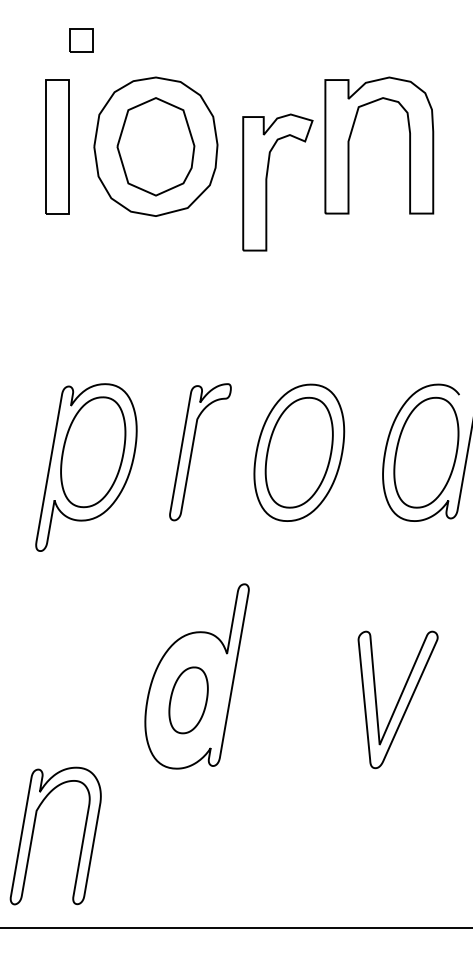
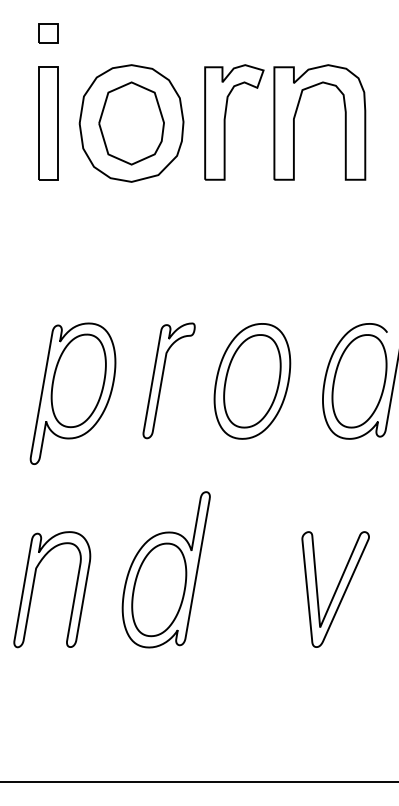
part: (81, 40) -> (48, 33), moved
part: (267, 182) -> (225, 122), moved
part: (188, 700) -> (159, 590), size x1.67
part: (34, 830) -> (34, 585), moved

